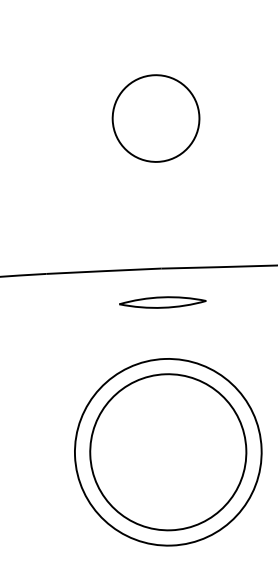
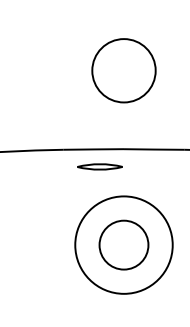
circle: (155, 117) -> (123, 70), size x1.4
part: (161, 301) -> (99, 166), moved
circle: (167, 451) -> (123, 244), size x0.6

